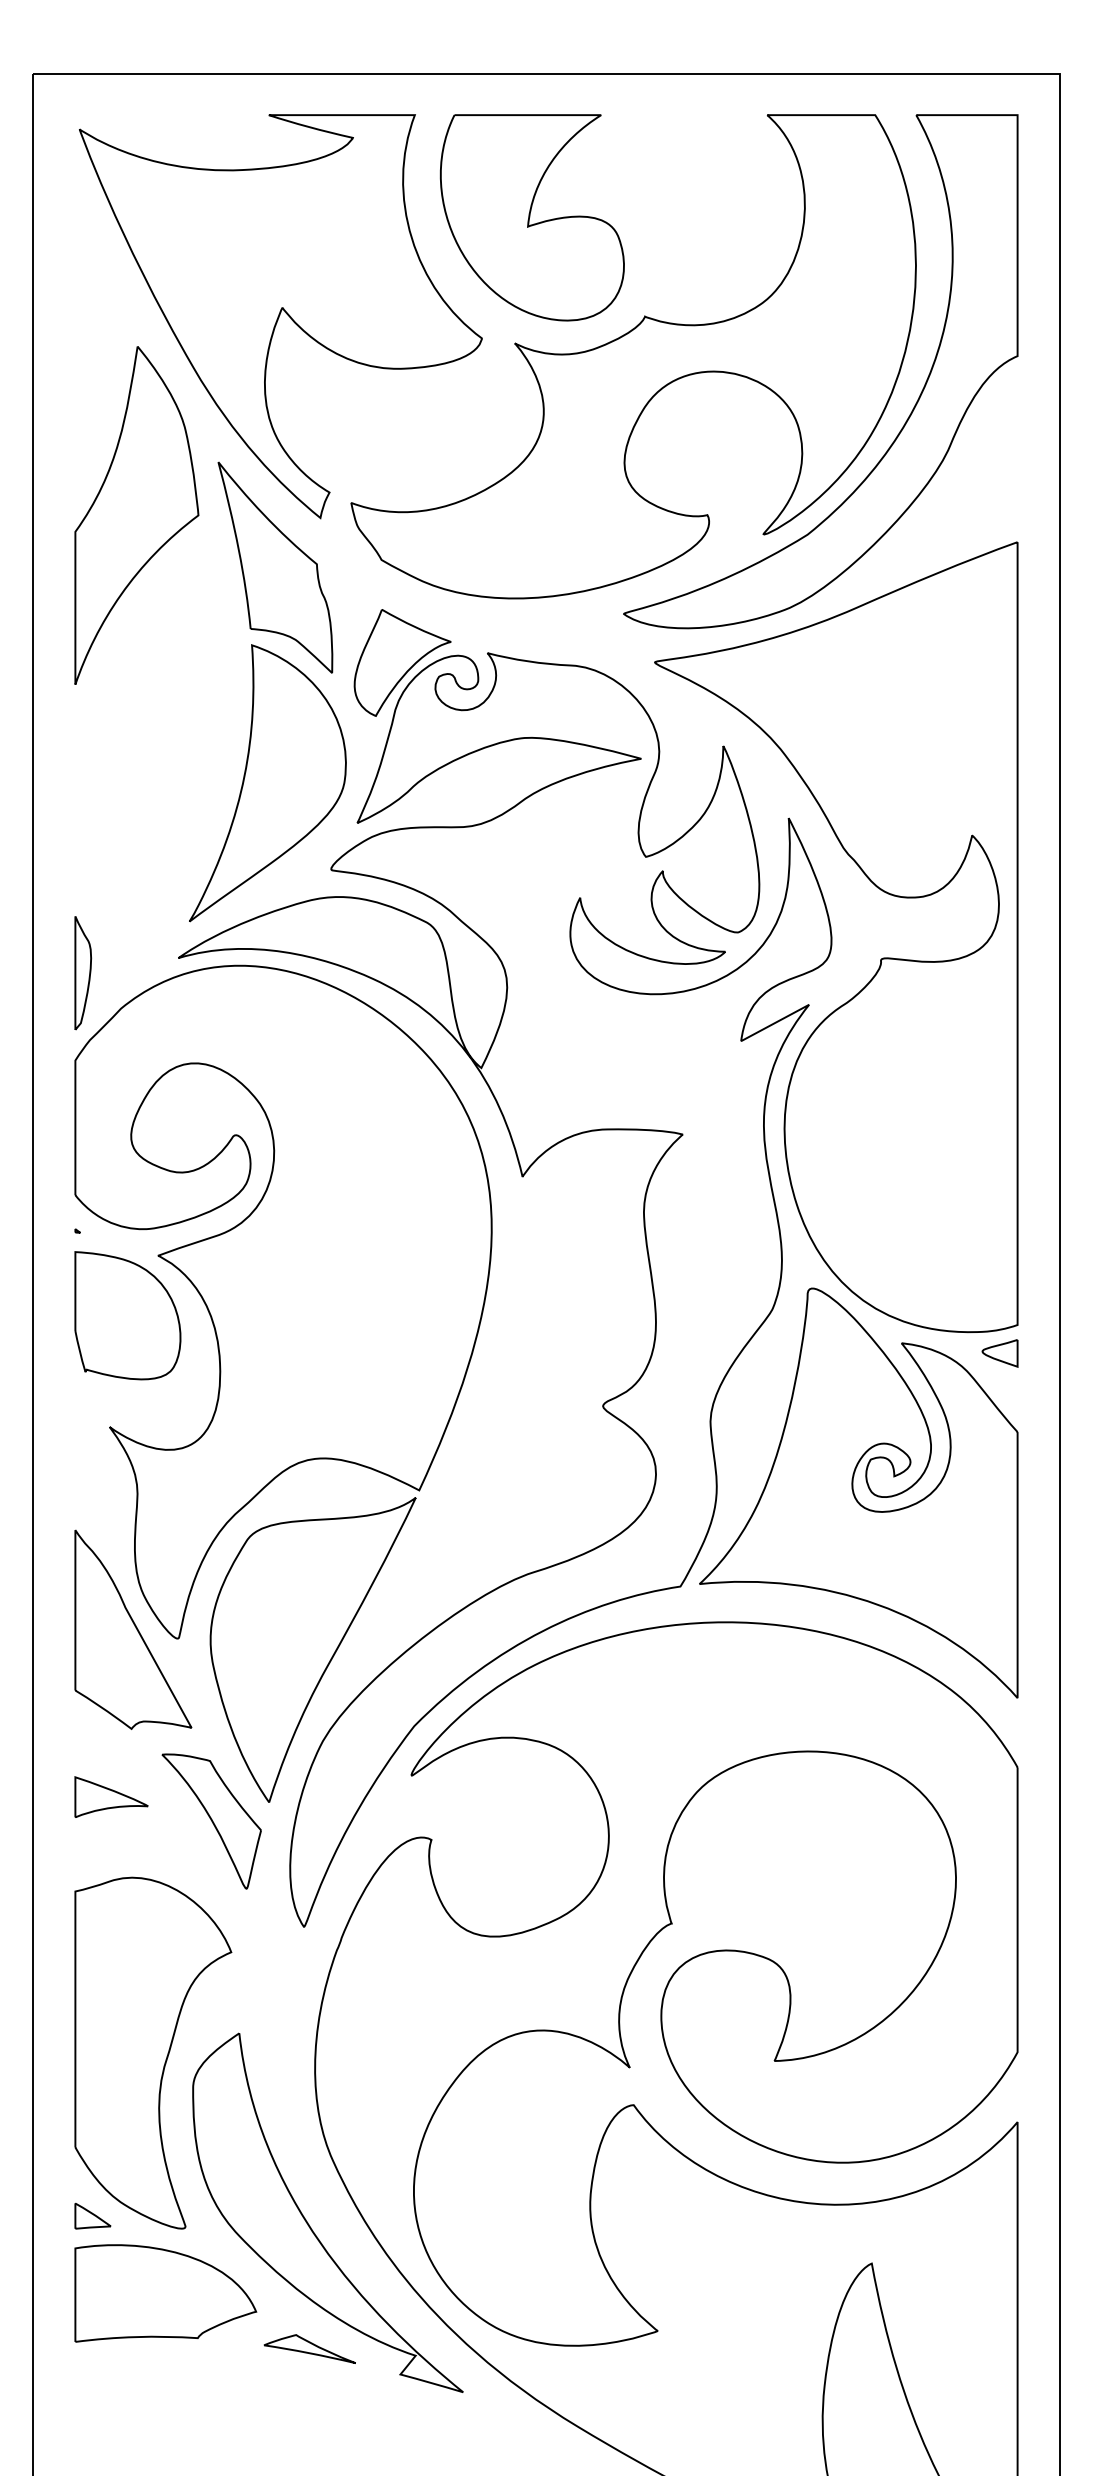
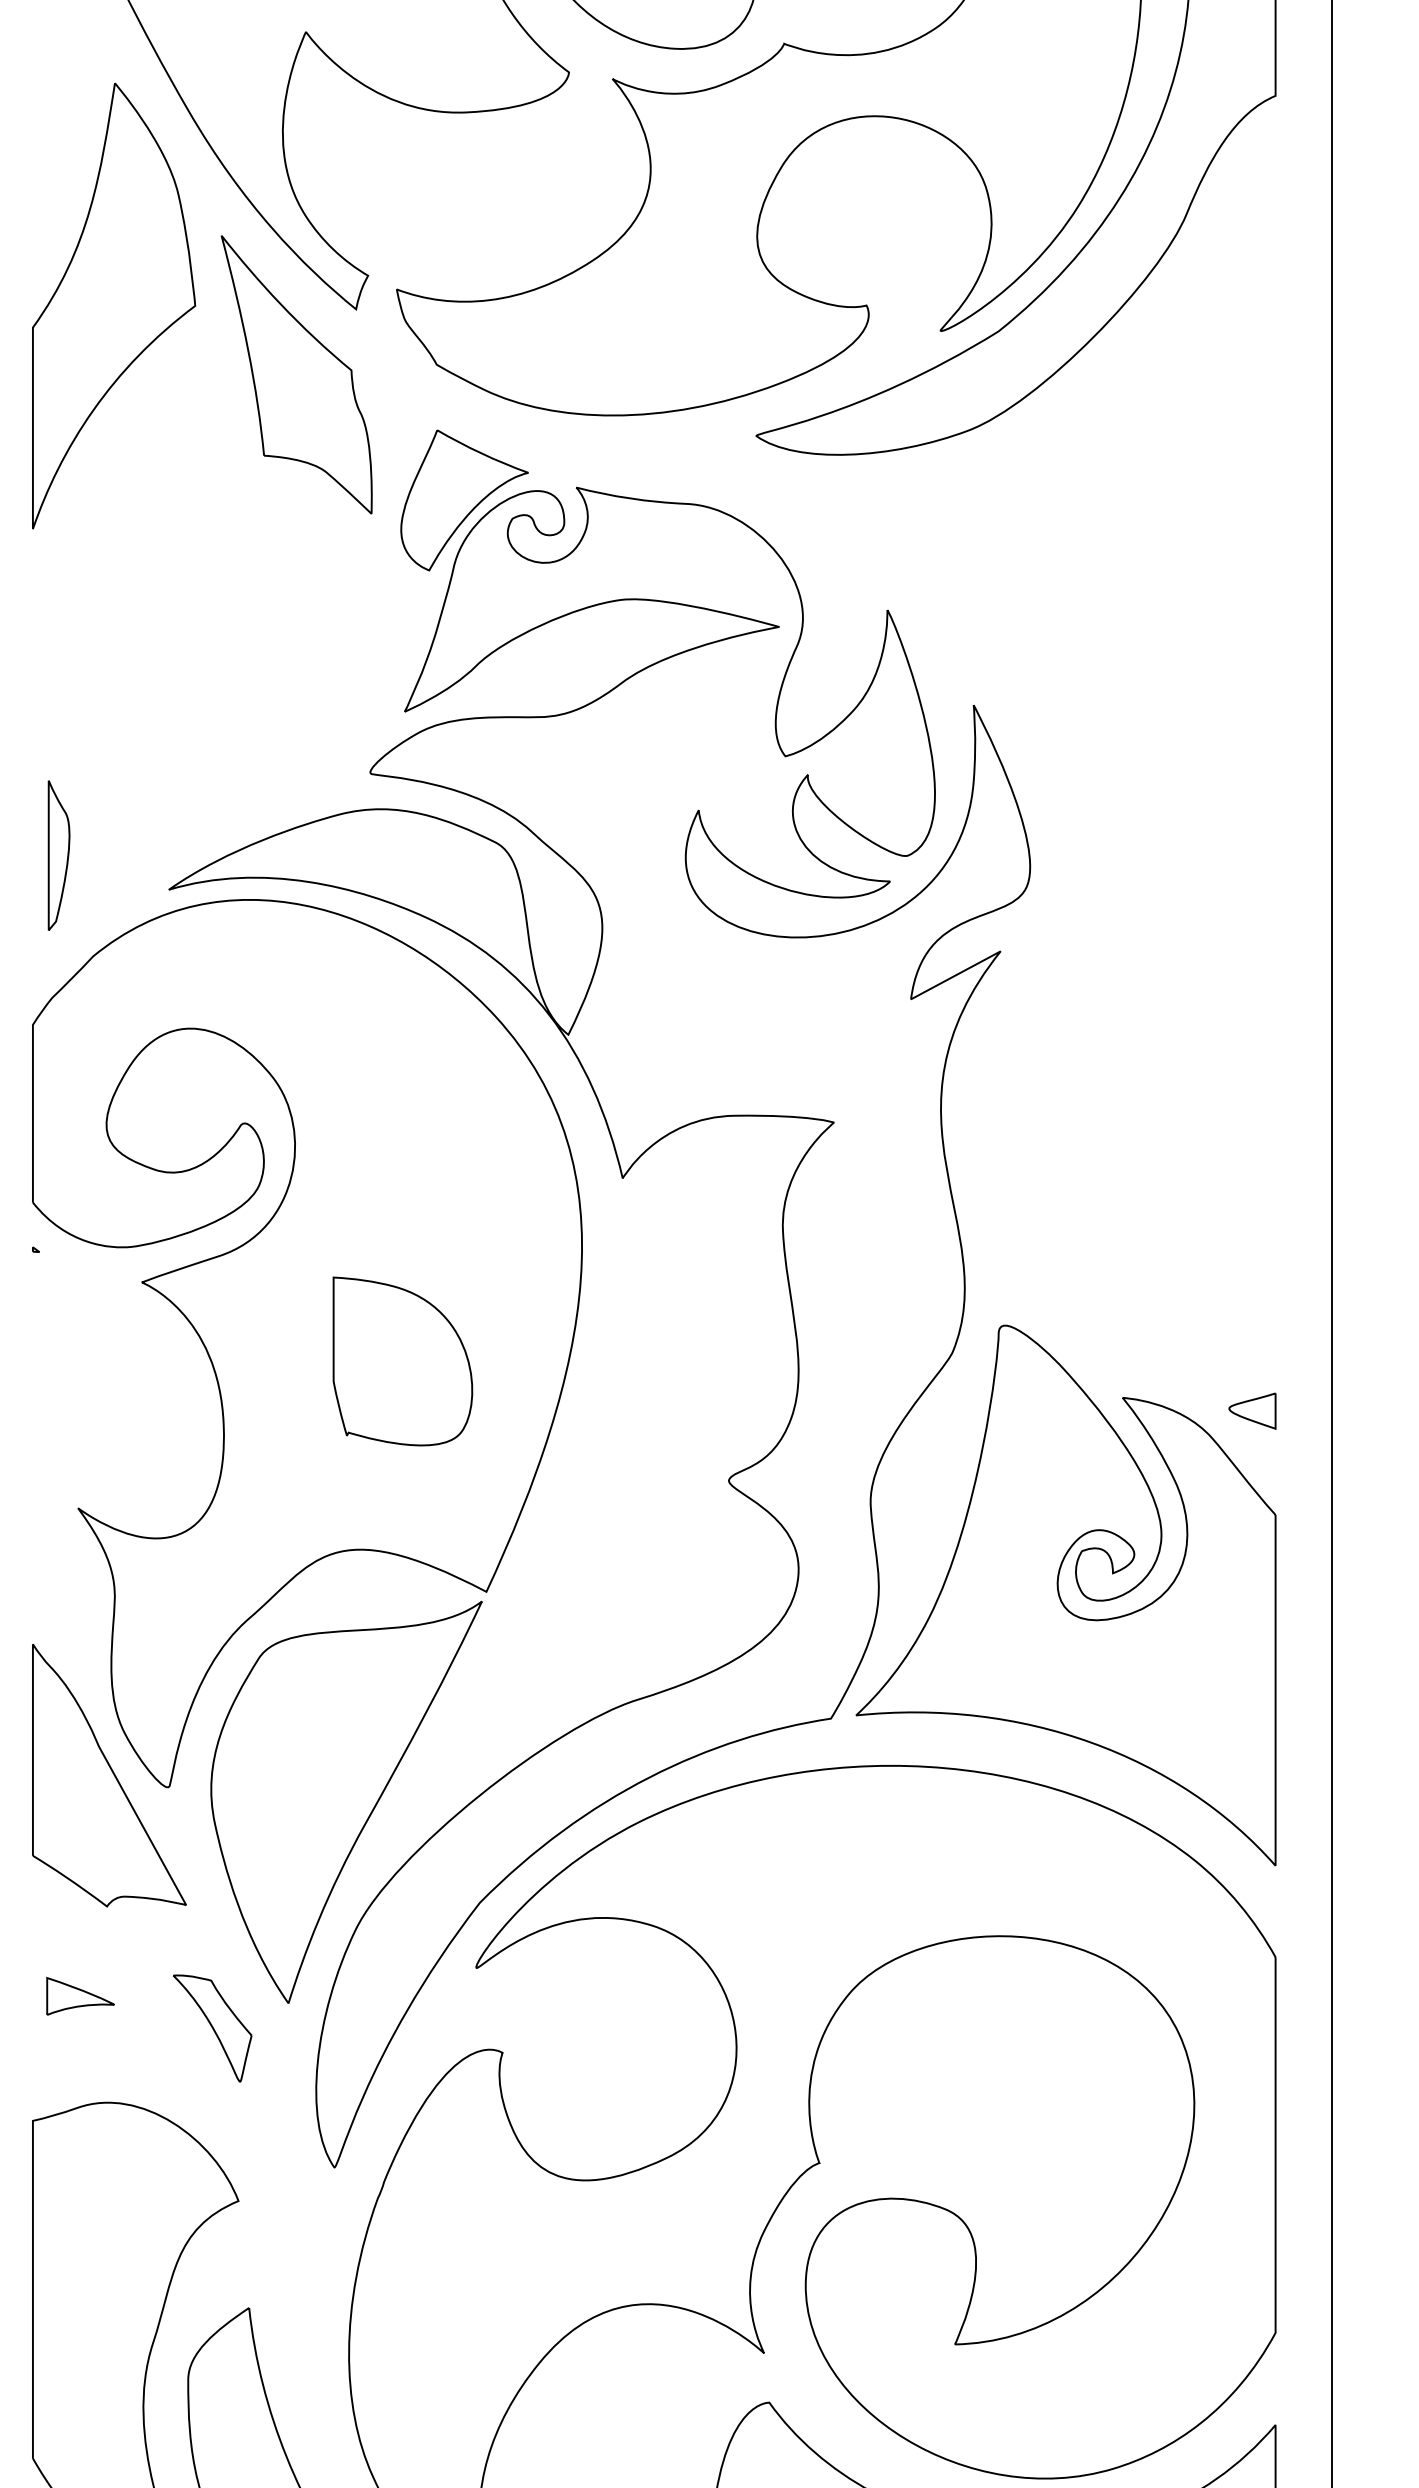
part: (267, 783) -> (286, 659), removed
part: (880, 959) -> (1094, 891), removed
part: (83, 973) -> (59, 856), moved
part: (127, 1315) -> (402, 1361), moved
part: (111, 1796) -> (80, 1995), size x0.7
part: (211, 1821) -> (212, 2028), size x0.6

